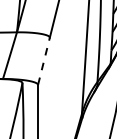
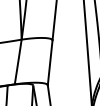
line: (44, 60) -> (50, 62), dashed -> solid

